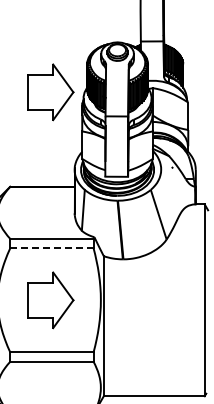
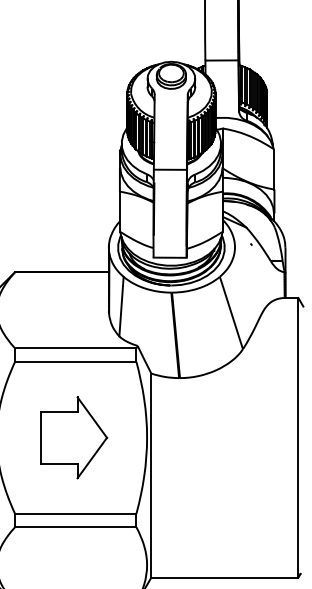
part: (50, 92) -> (73, 134), removed
line: (51, 248) -> (75, 362), dashed -> solid

